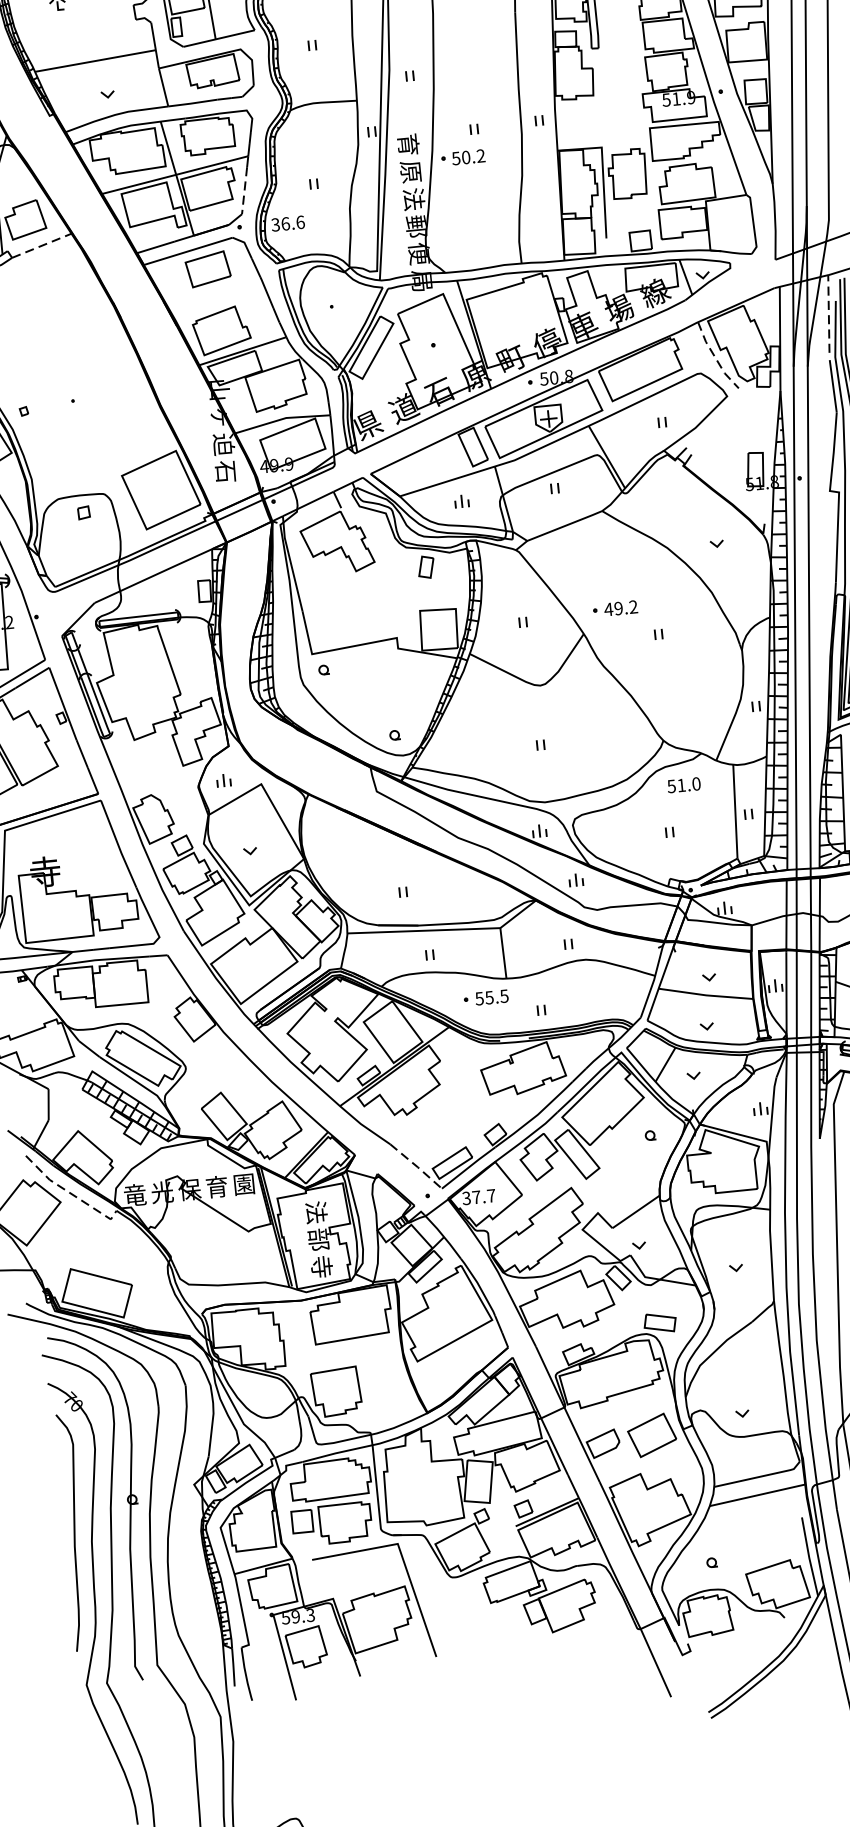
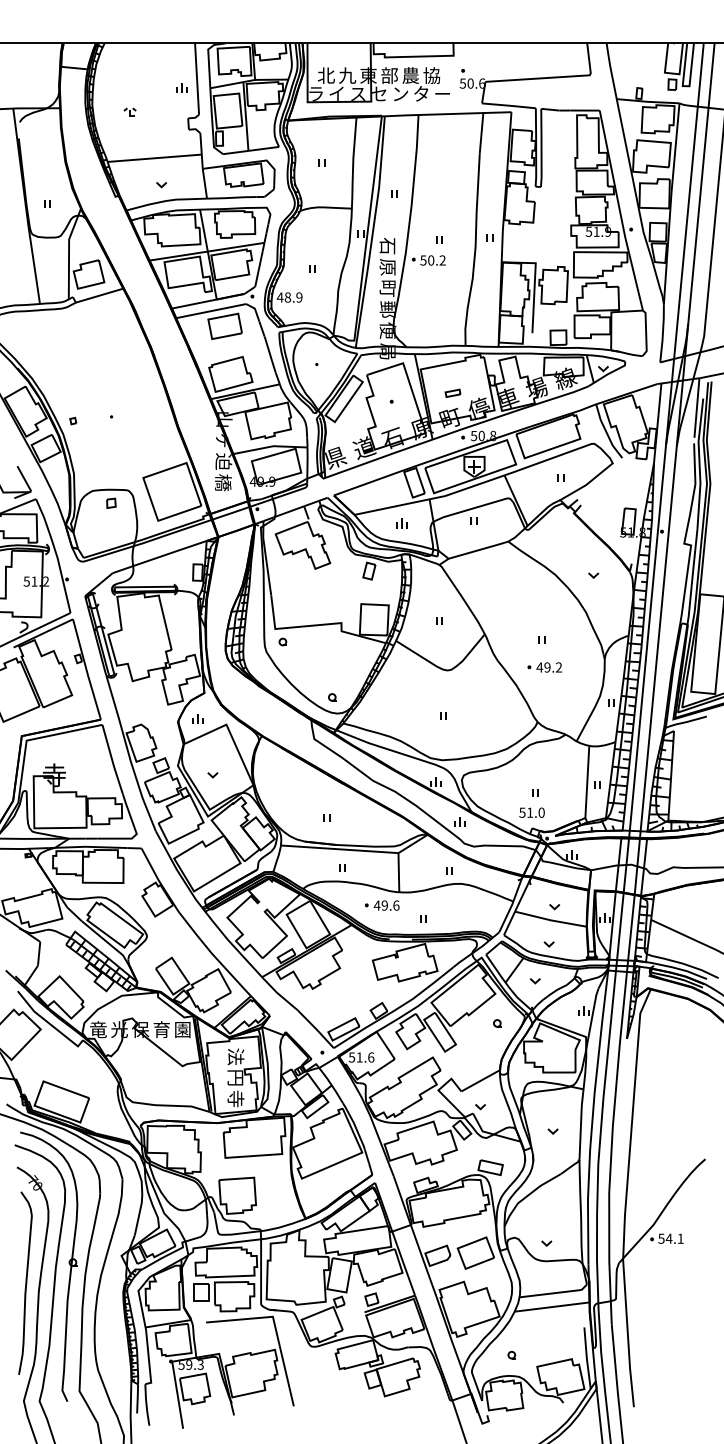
text: (407, 143) -> (387, 245), 育 -> 石
line: (244, 191) -> (258, 269), dashed -> solid
text: (413, 199) -> (387, 288), 法 -> 町
text: (287, 223) -> (289, 297), 36.6 -> 48.9
line: (41, 245) -> (99, 295), dashed -> solid
line: (828, 314) -> (696, 408), dashed -> solid
part: (510, 325) -> (452, 392), added
line: (715, 357) -> (606, 432), dashed -> solid
text: (226, 471) -> (223, 482), 石 -> 橋
part: (614, 608) -> (544, 667), moved
text: (683, 784) -> (531, 812), moved
text: (491, 997) -> (386, 905), 55.5 -> 49.6
line: (417, 1166) -> (316, 1029), dashed -> solid
line: (69, 1193) -> (48, 1023), dashed -> solid
text: (478, 1197) -> (361, 1057), 37.7 -> 51.6
text: (318, 1239) -> (235, 1077), 部 -> 円

